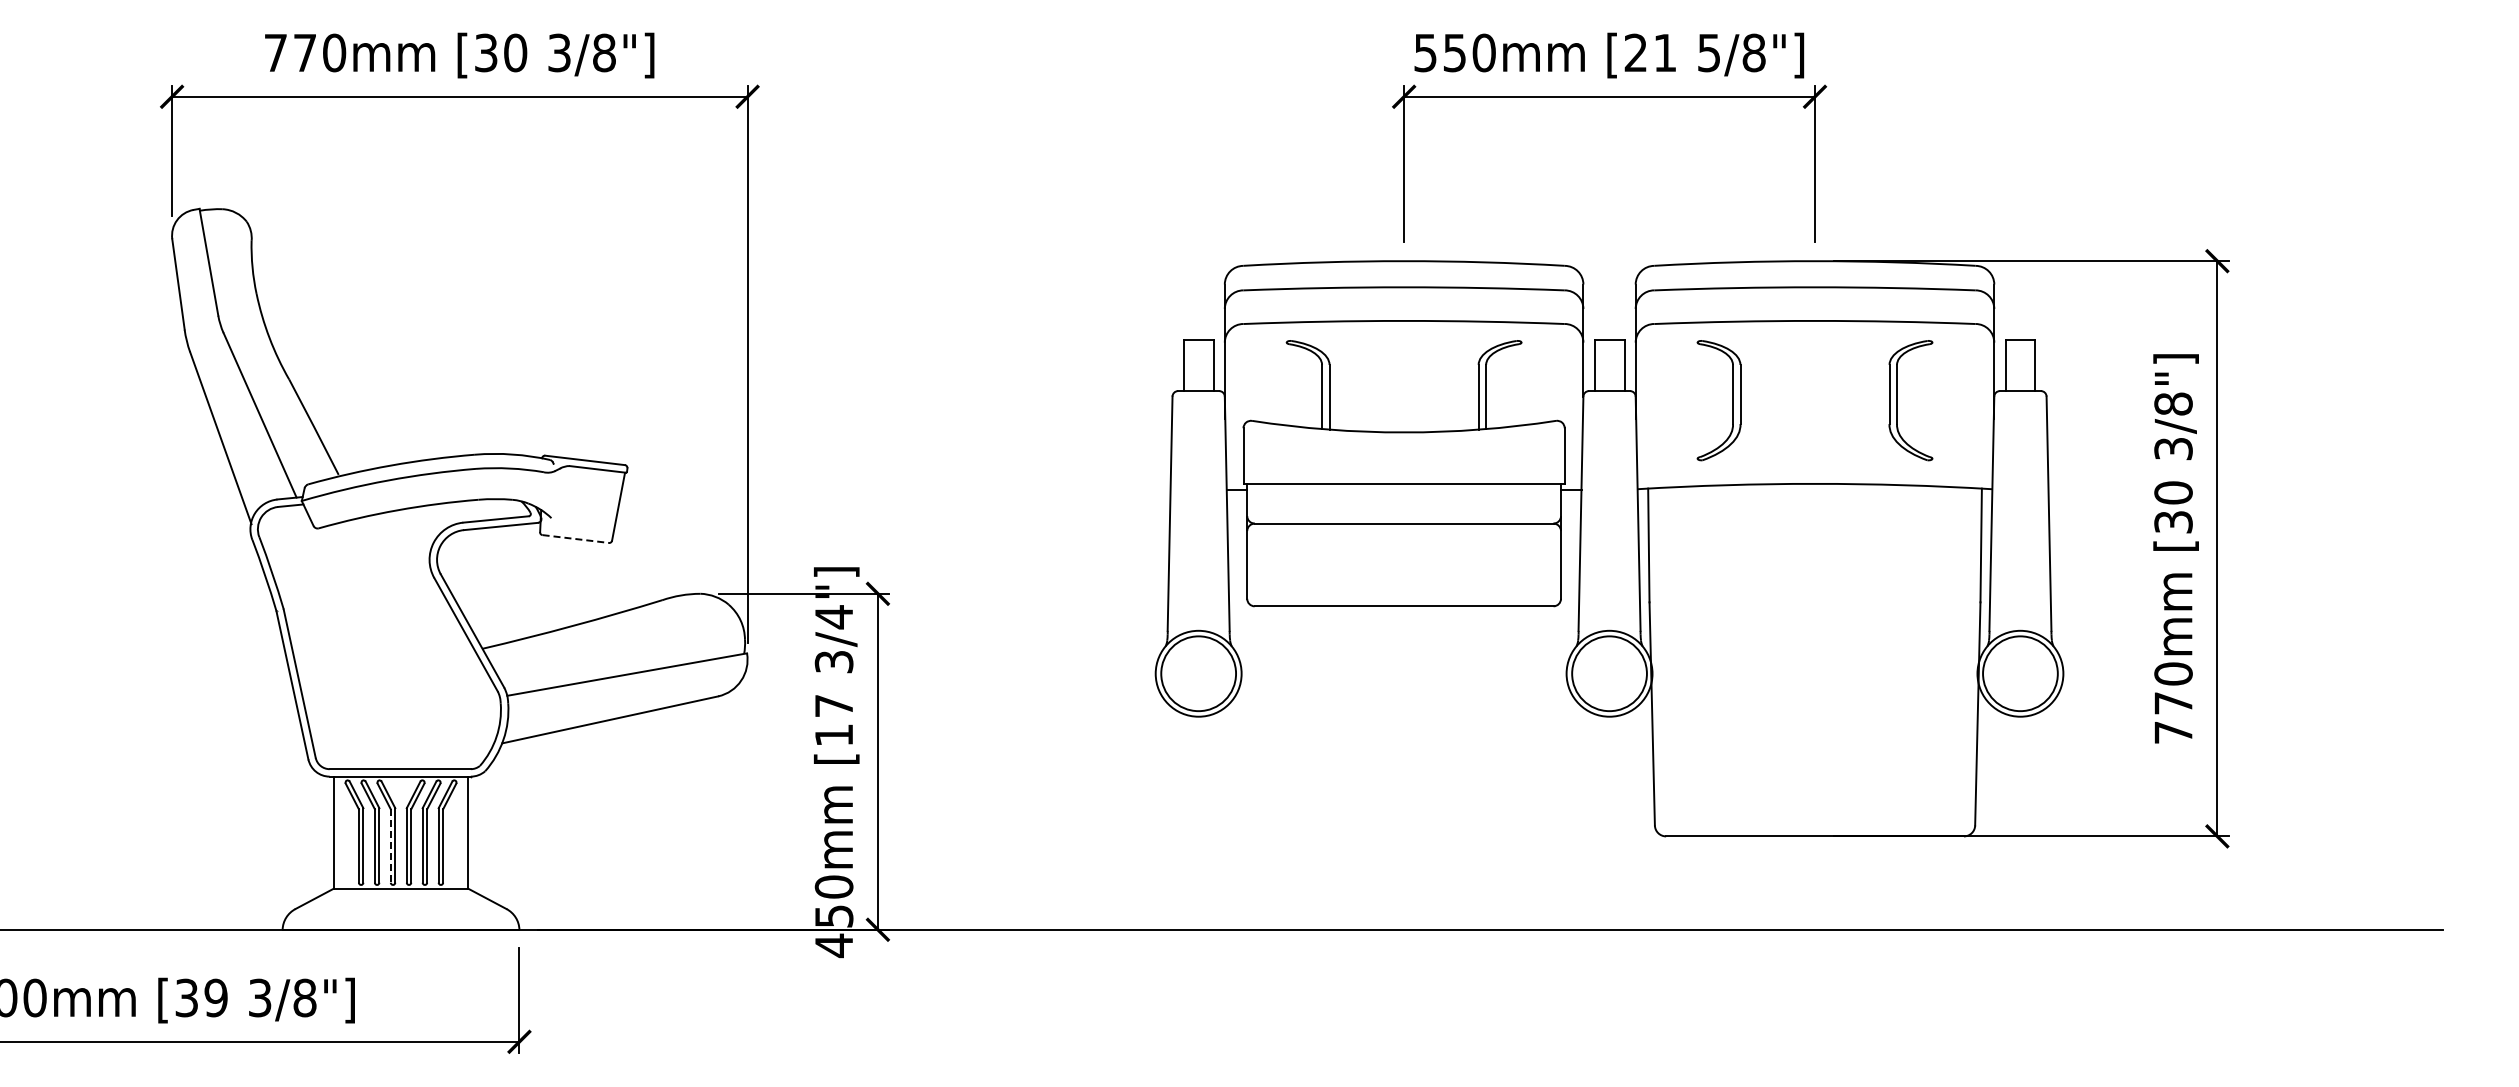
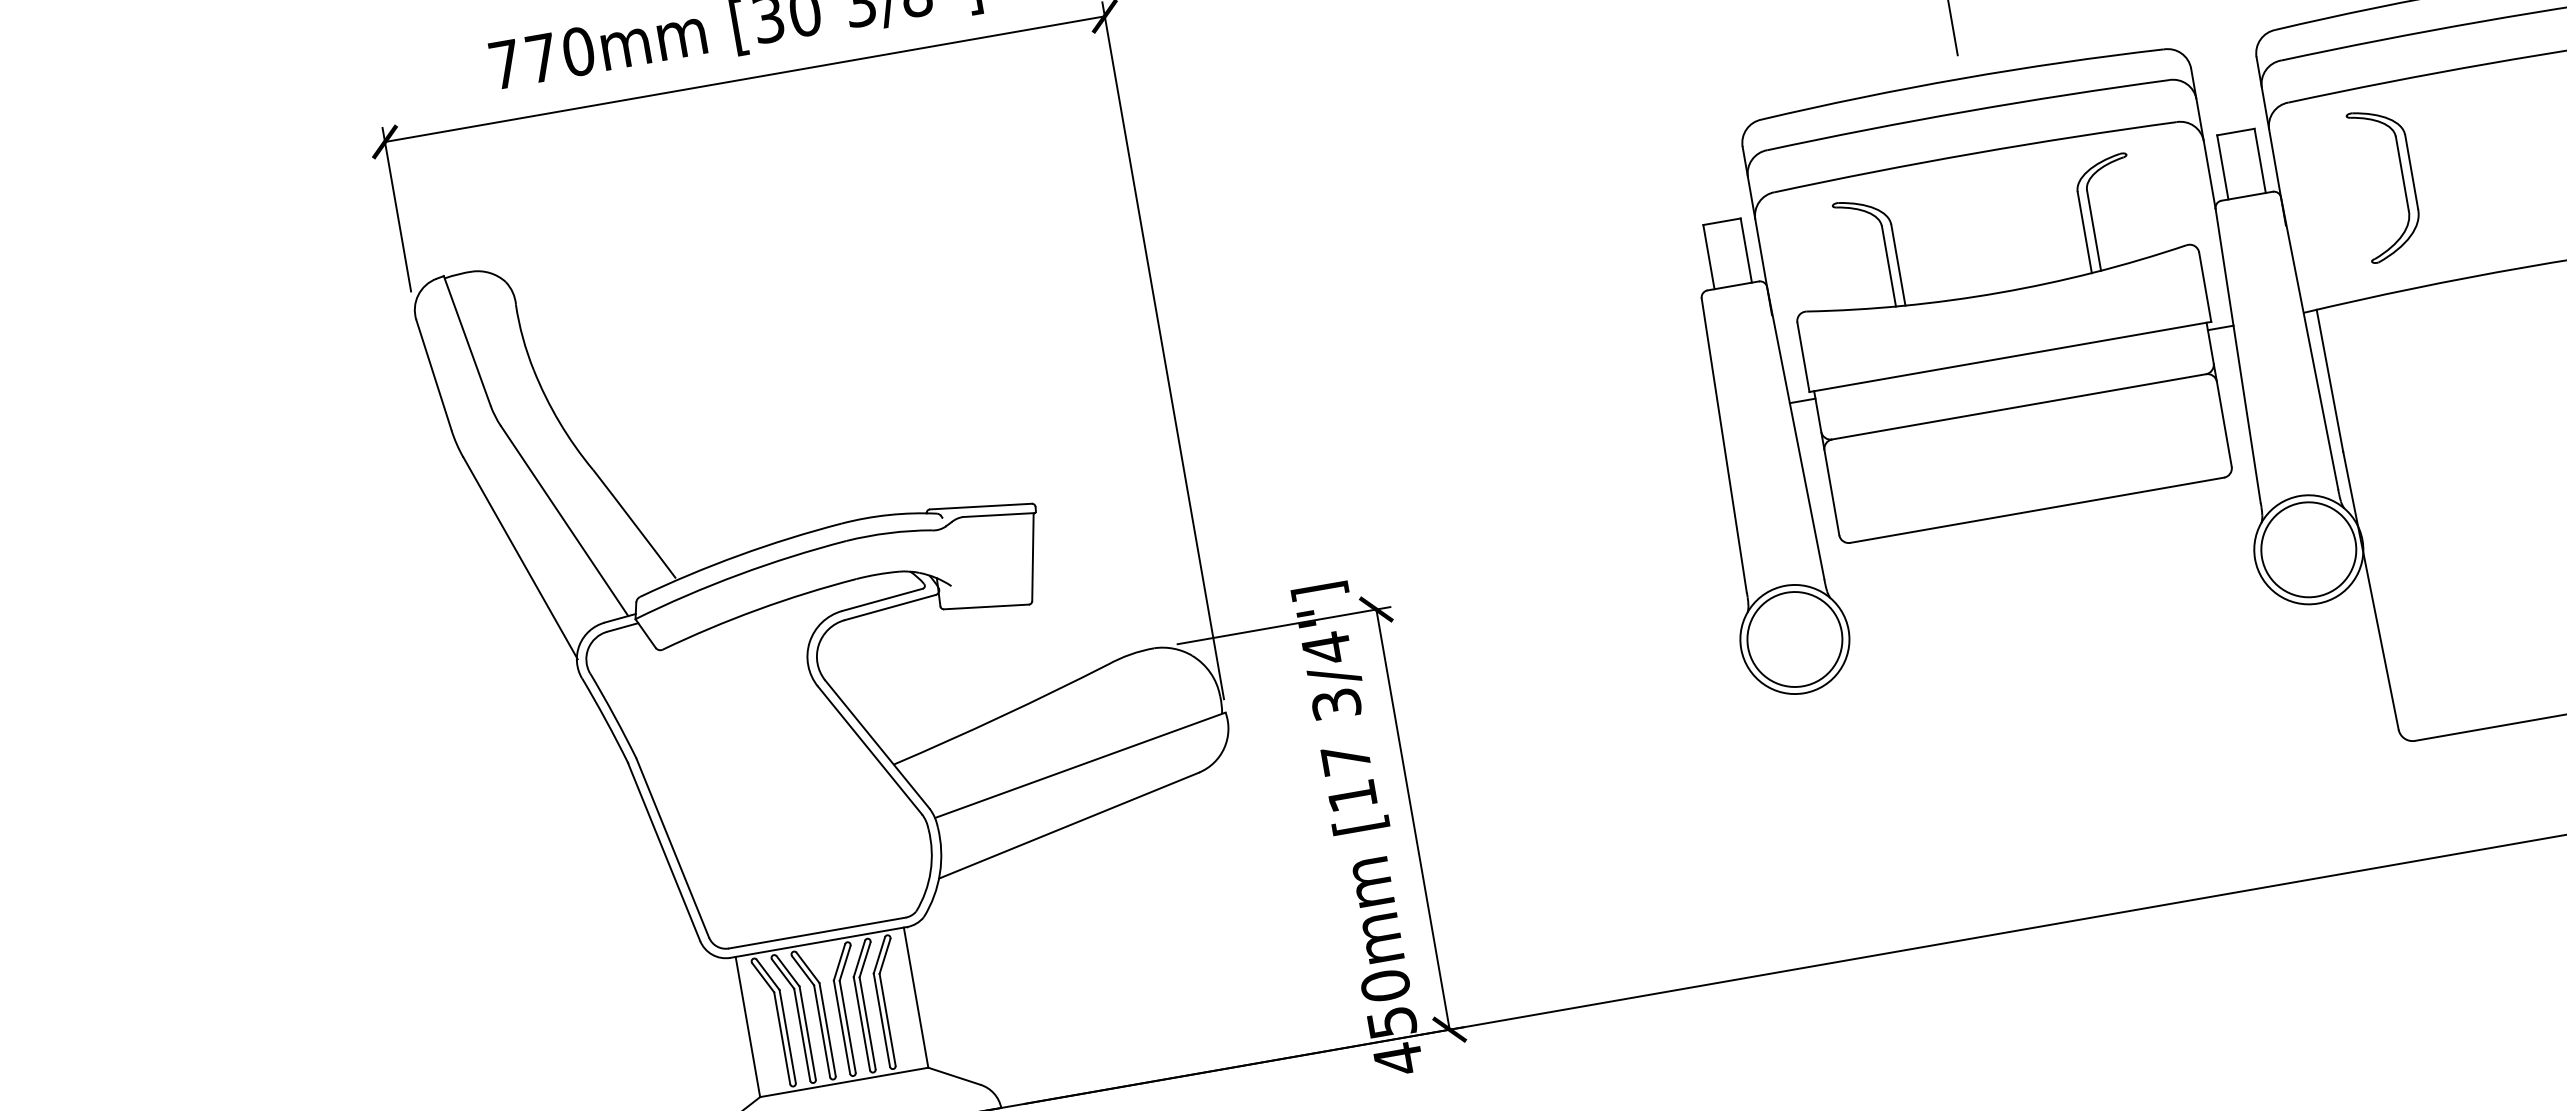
line: (576, 539) -> (987, 607), dashed -> solid
line: (390, 846) -> (821, 1031), dashed -> solid

